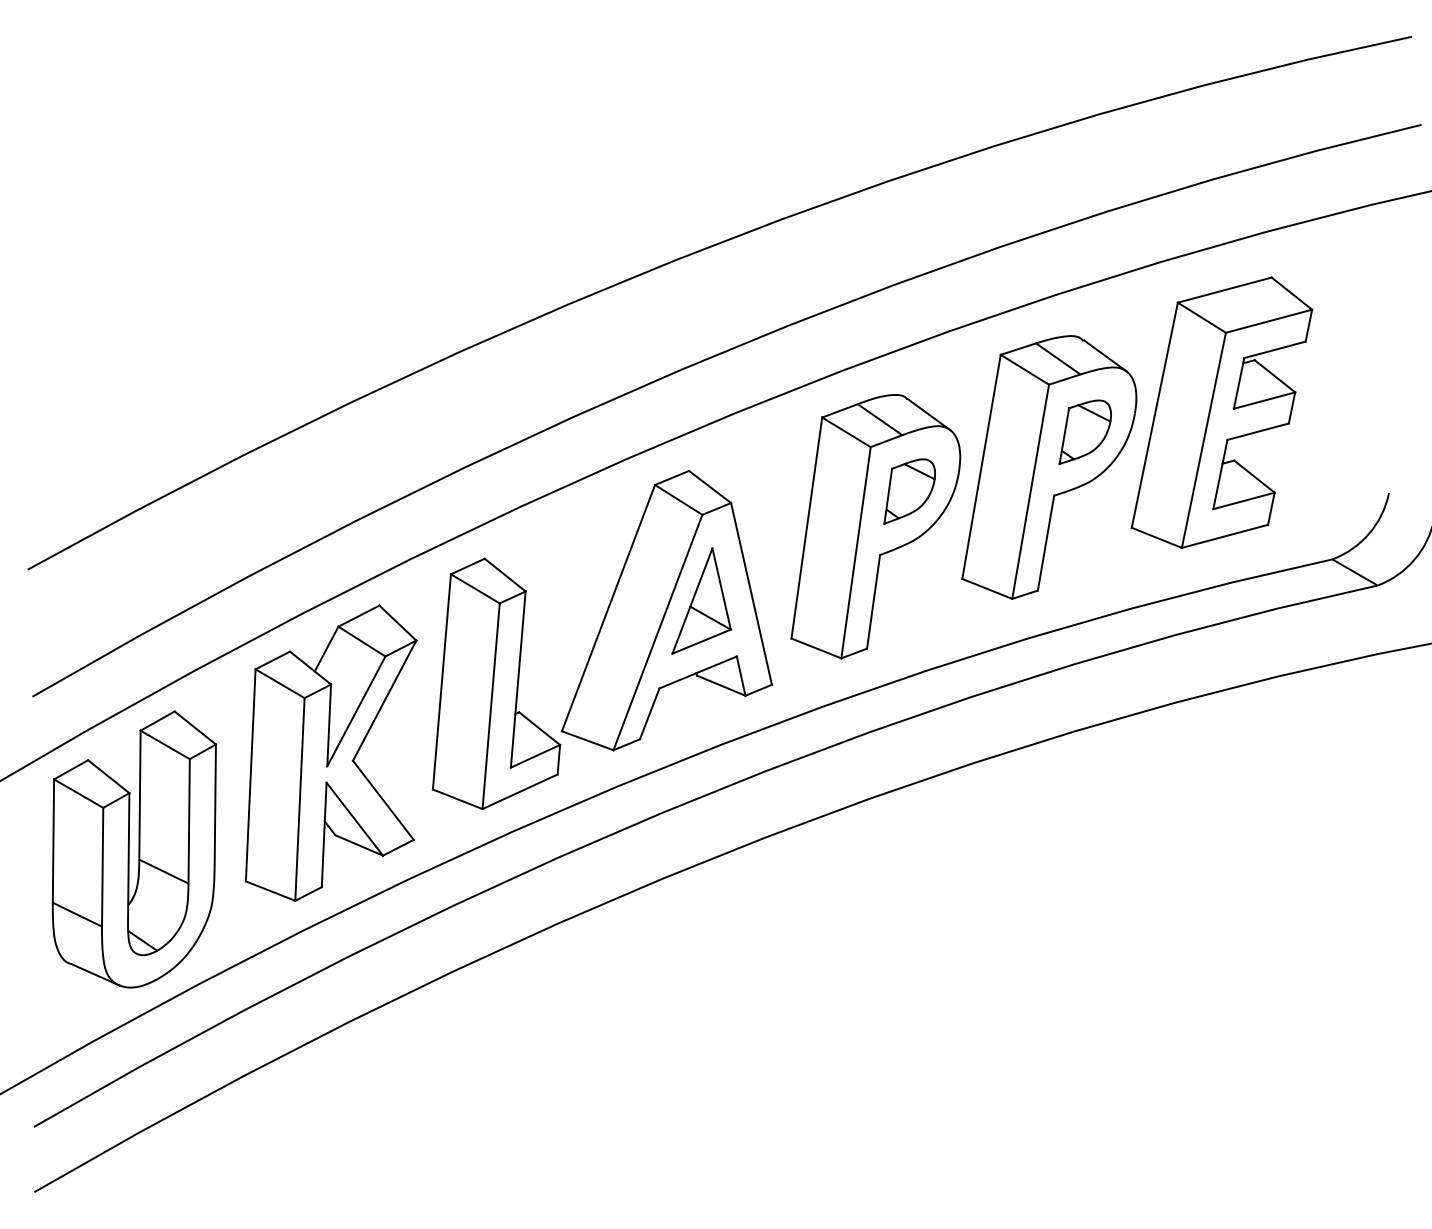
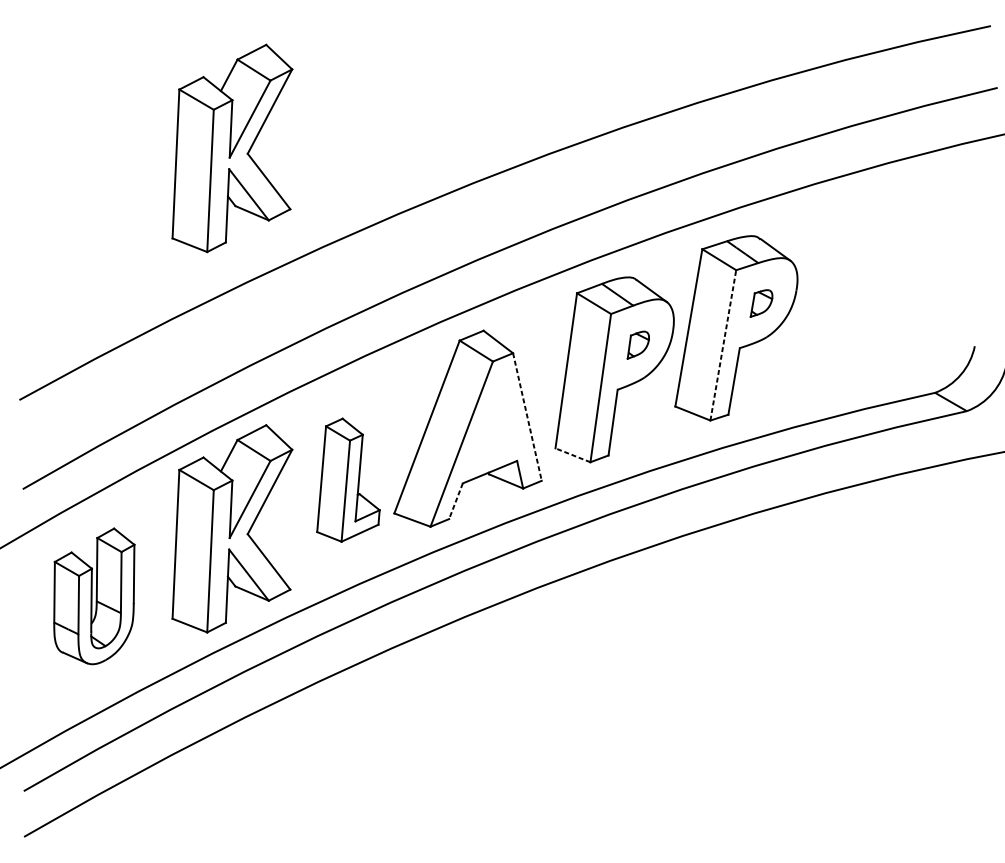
part: (330, 210) -> (231, 147), added
part: (1221, 412) -> (857, 289), removed
part: (1084, 431) -> (761, 303), size x0.6
part: (909, 491) -> (638, 345), size x0.6
line: (1030, 491) -> (723, 345), solid -> dashed
line: (751, 594) -> (527, 417), solid -> dashed
part: (701, 600) -> (492, 421), removed
line: (816, 648) -> (573, 455), solid -> dashed
part: (496, 683) -> (348, 479), size x0.7
line: (649, 714) -> (455, 501), solid -> dashed
part: (134, 849) -> (94, 596), size x0.7

